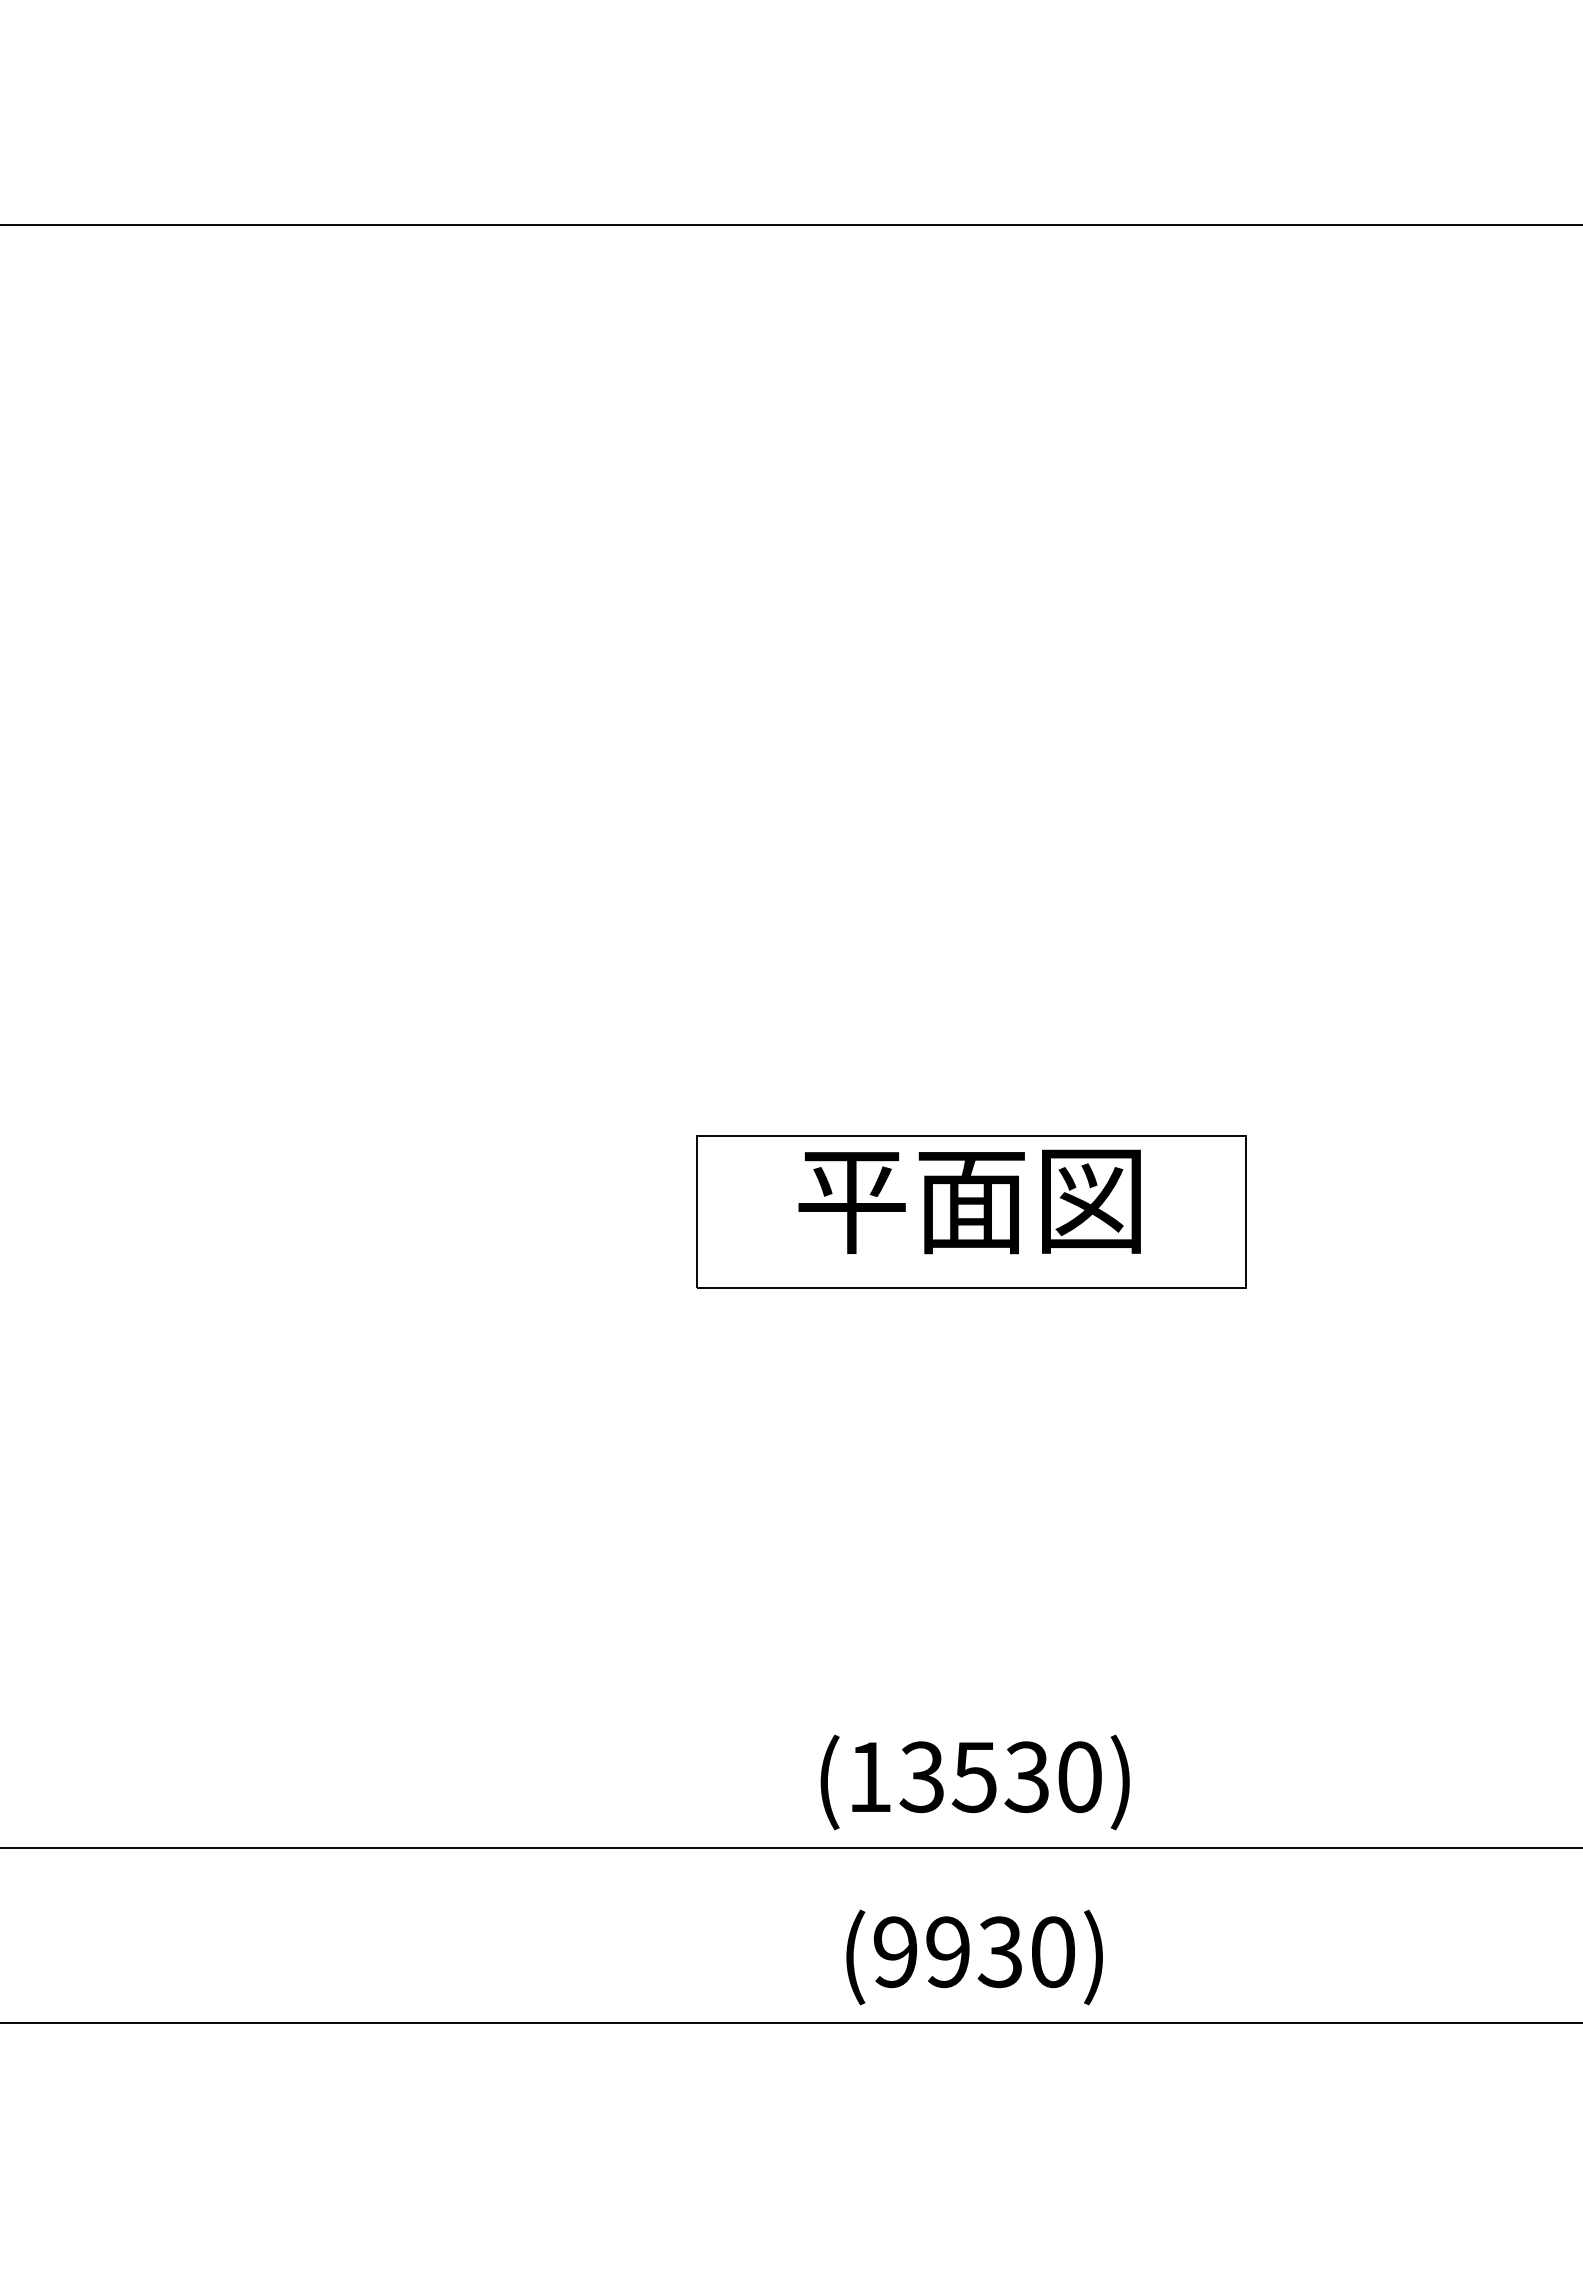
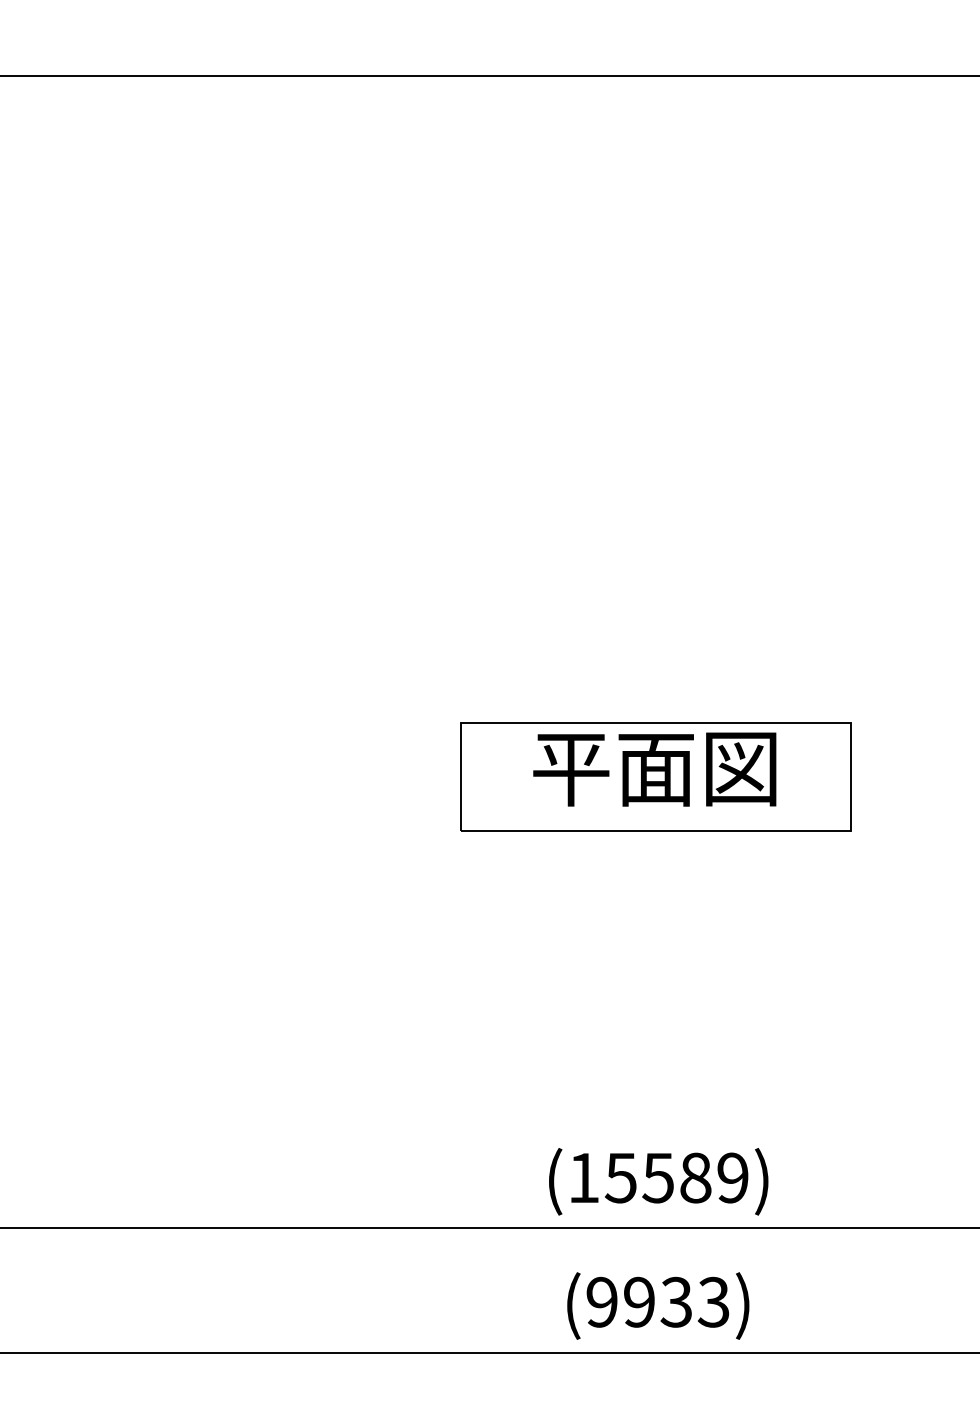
text: (1000, 1777) -> (676, 1178), (13530) -> (15589)
text: (1052, 1952) -> (713, 1302), (9930) -> (9933)

